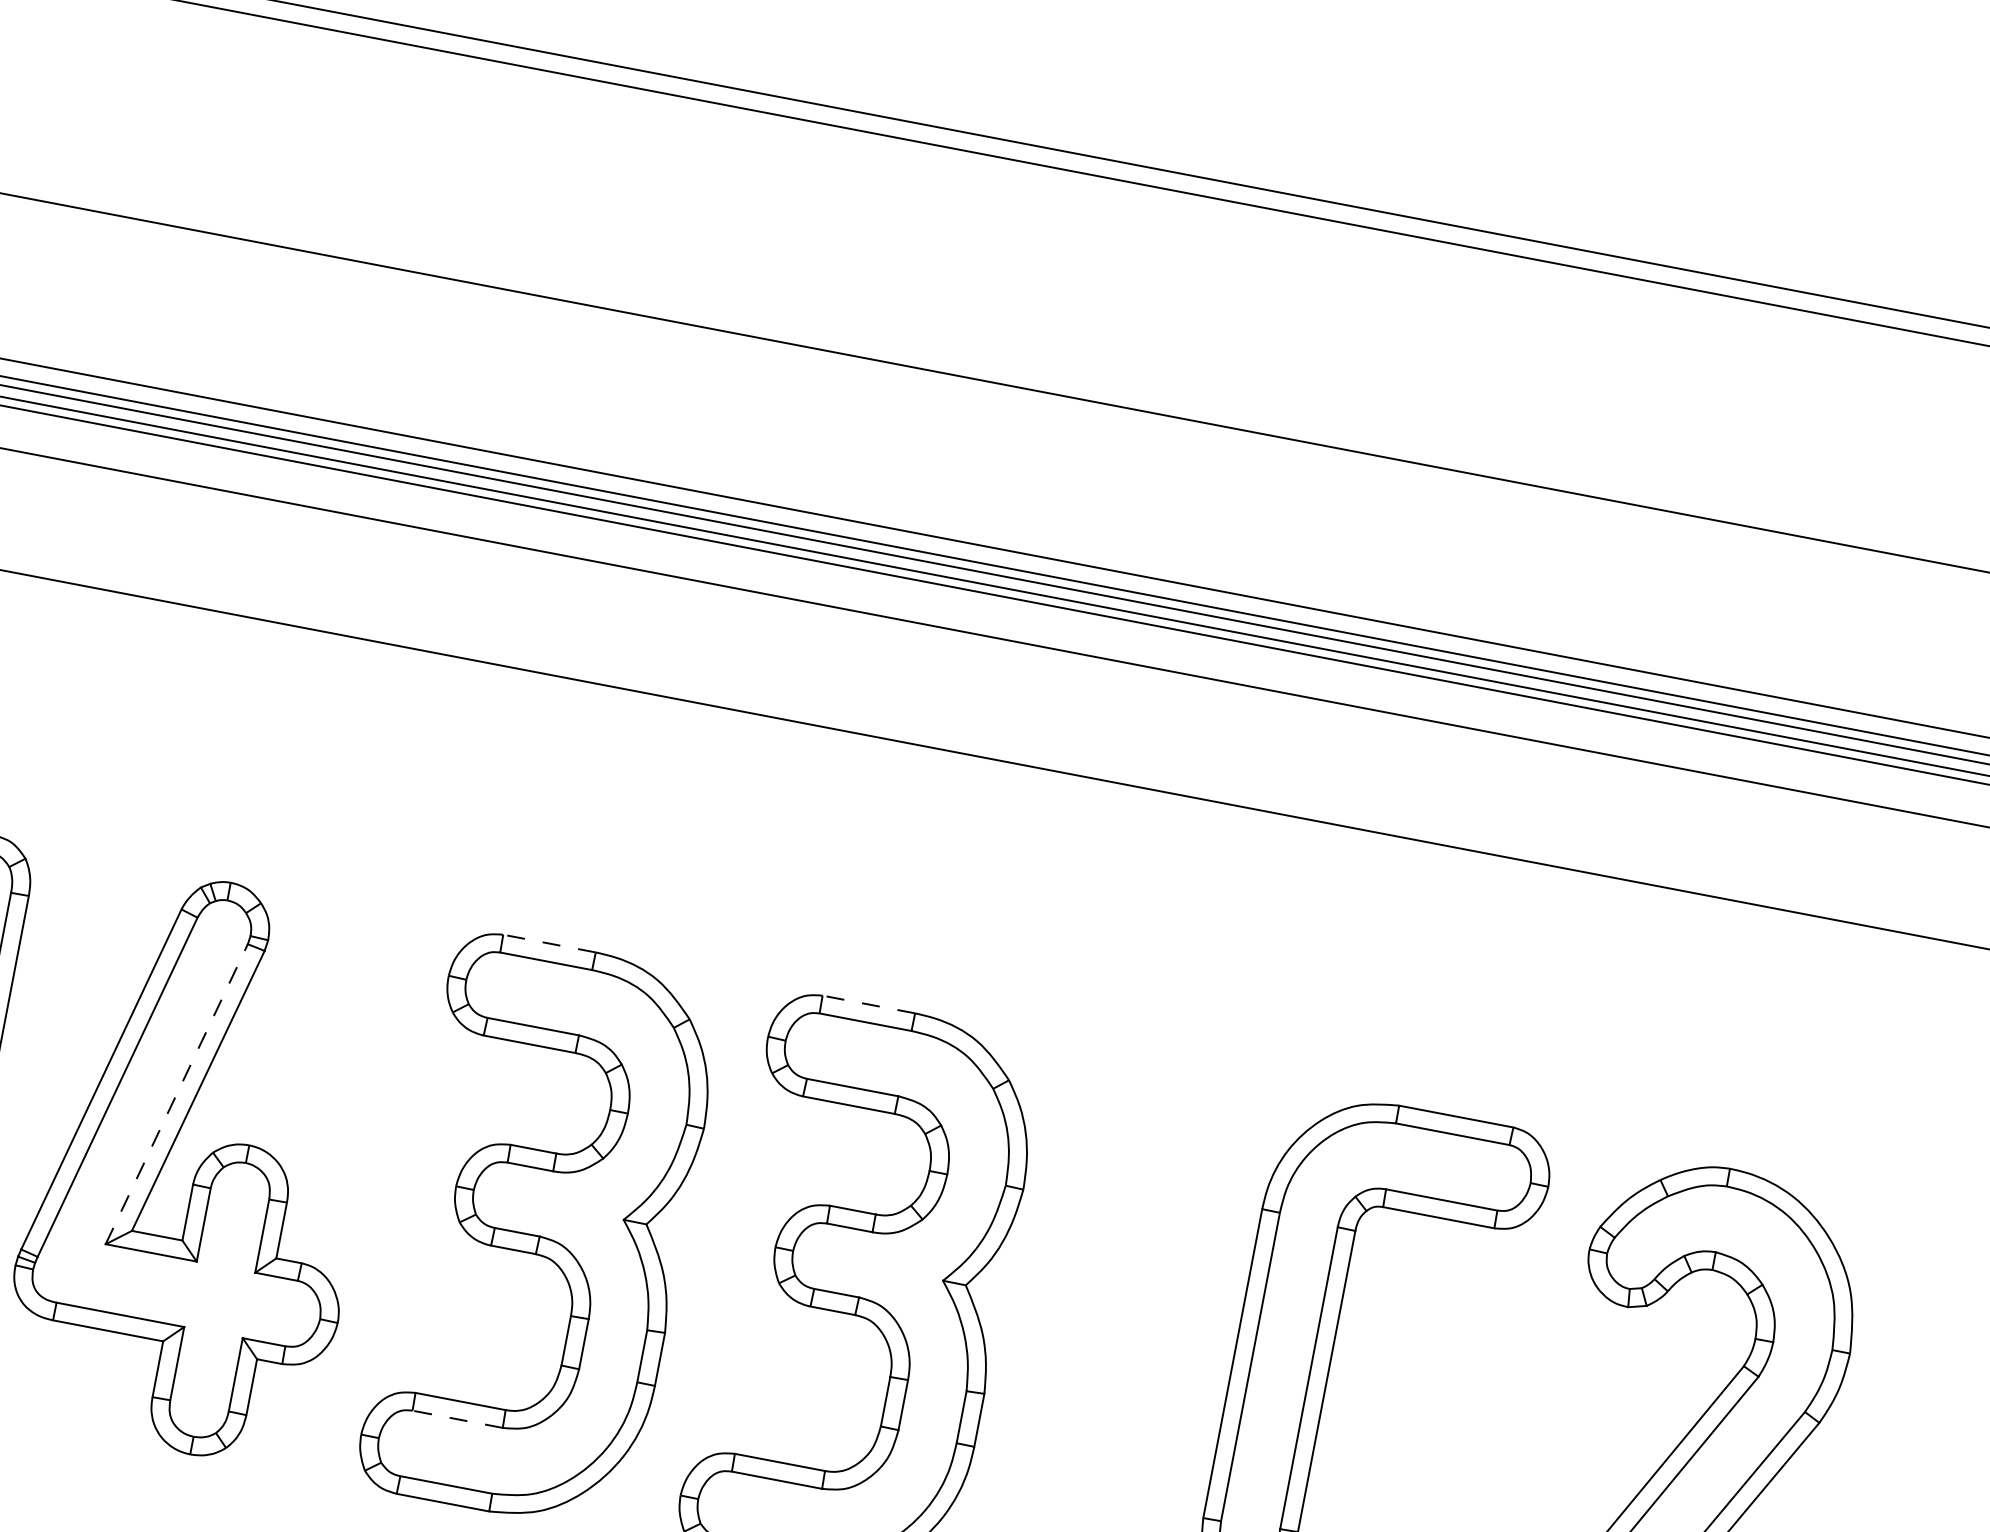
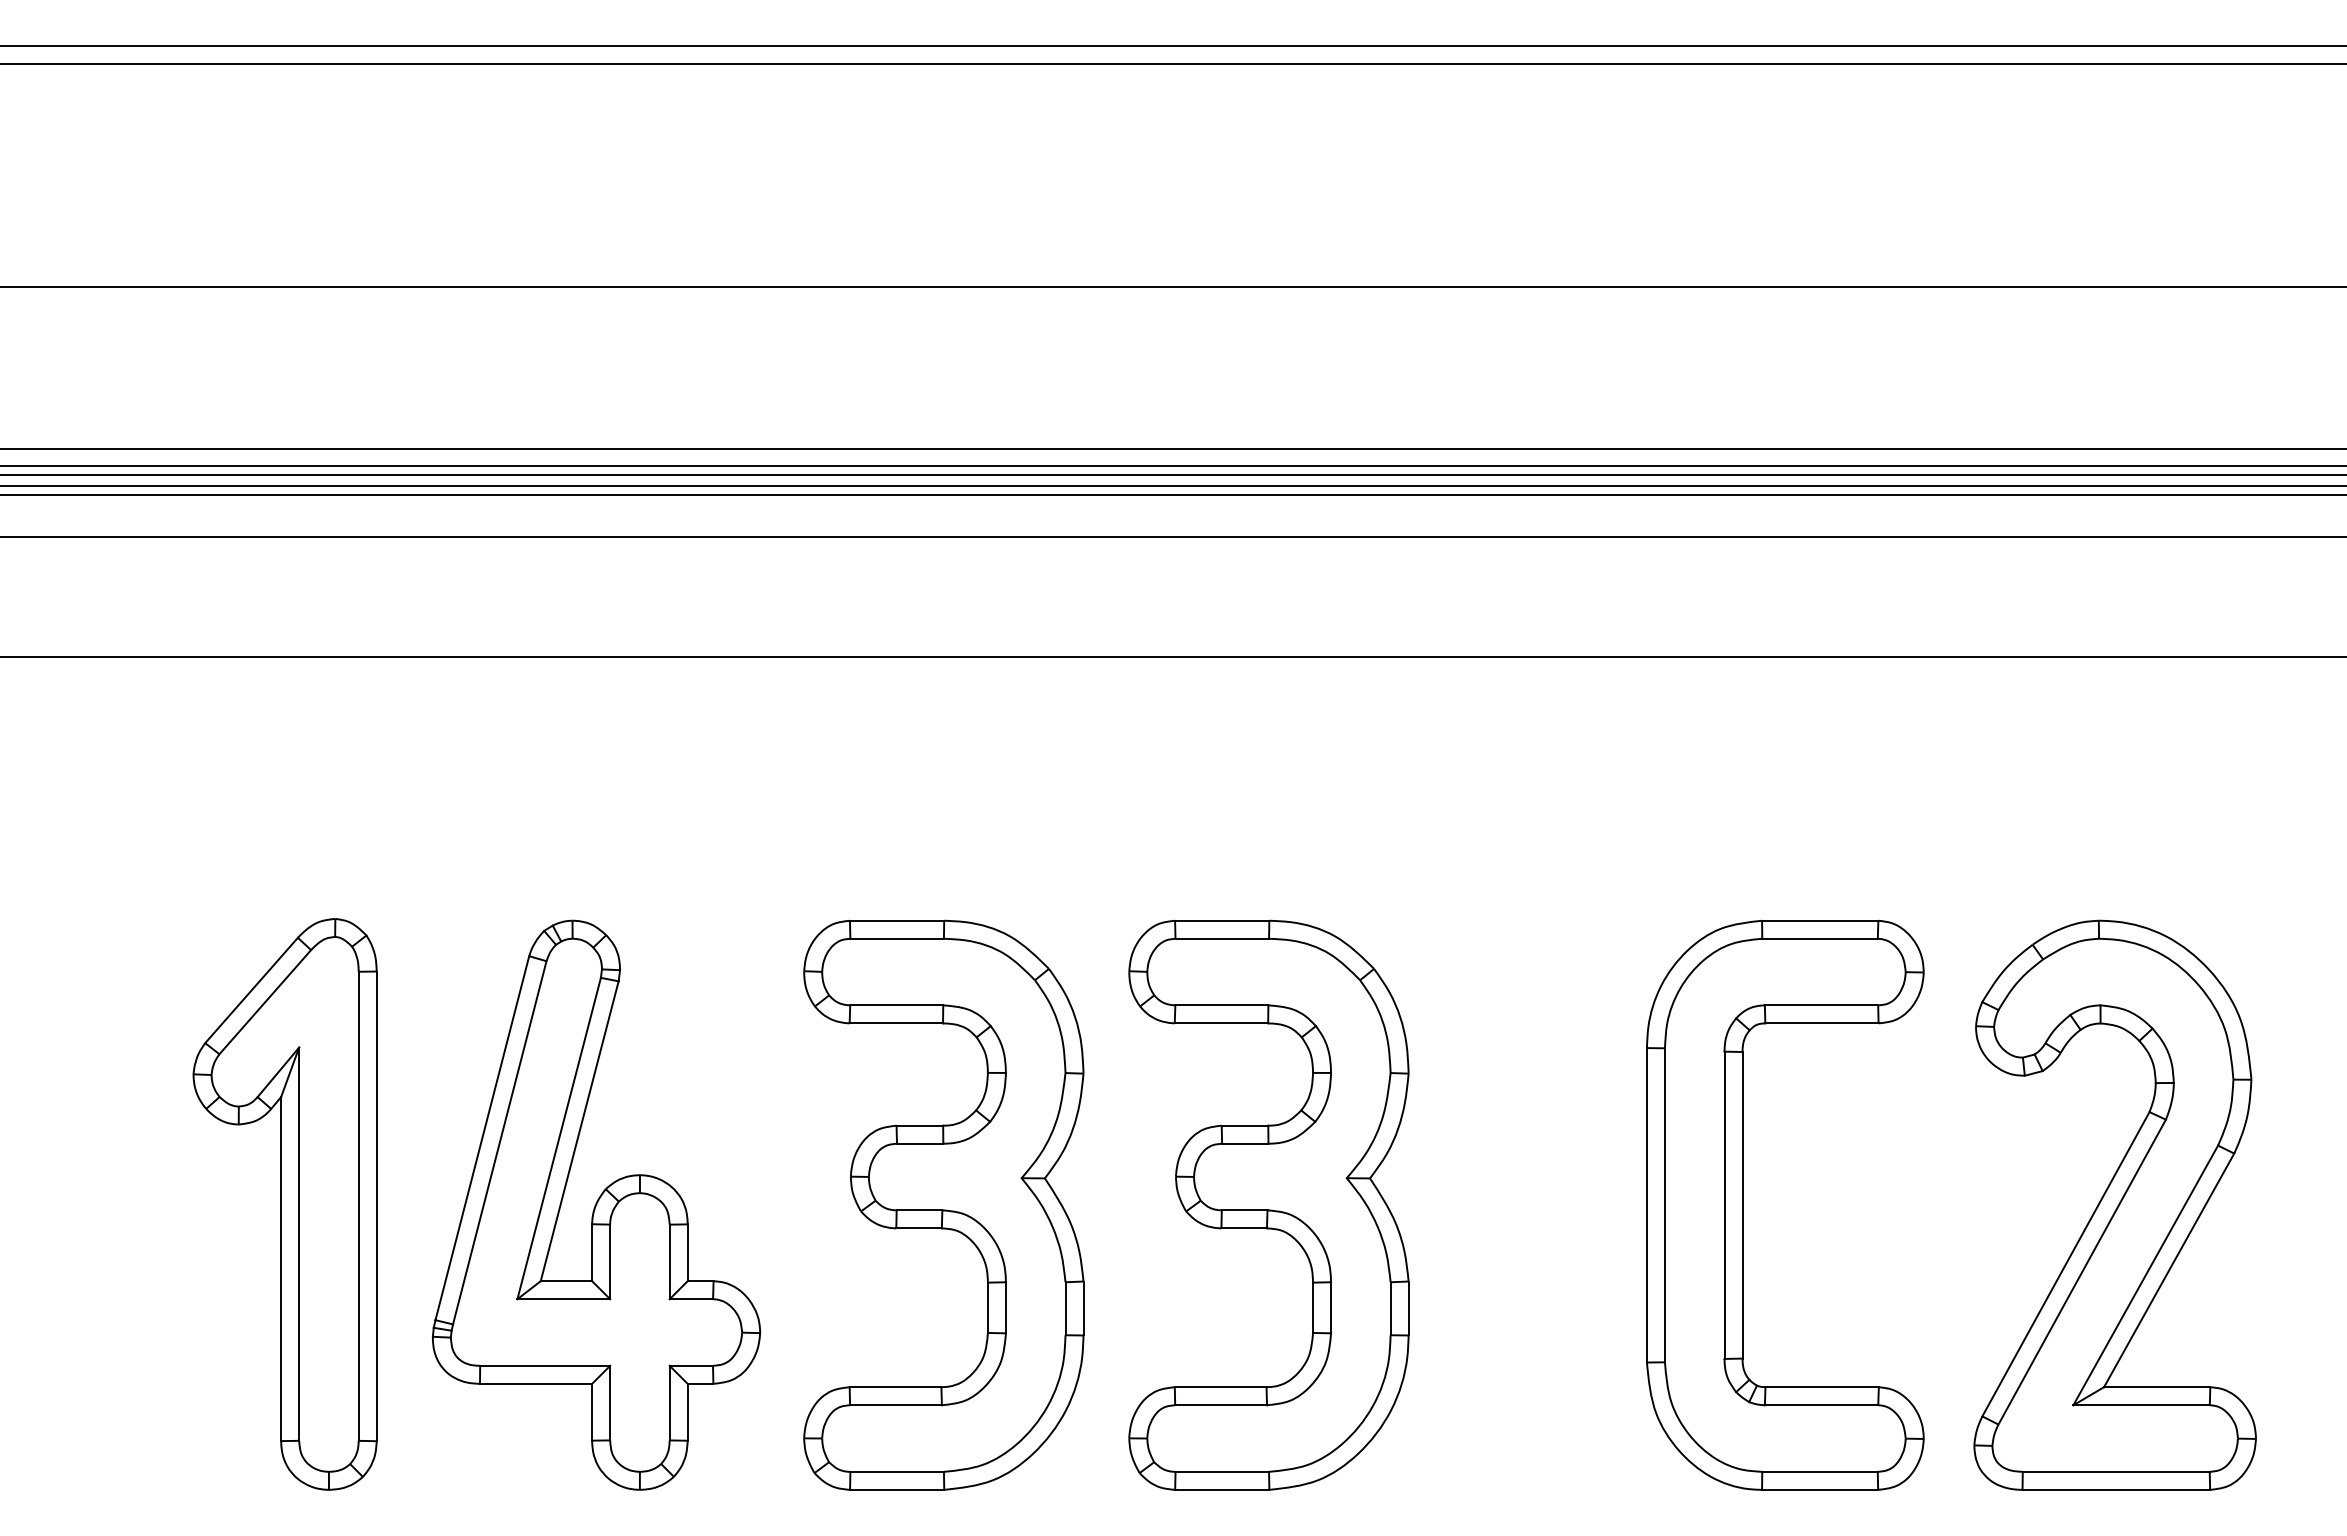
line: (548, 943) -> (896, 920), dashed -> solid
line: (868, 1004) -> (1221, 920), dashed -> solid
line: (177, 1094) -> (559, 1138), dashed -> solid
line: (458, 1419) -> (896, 1405), dashed -> solid

